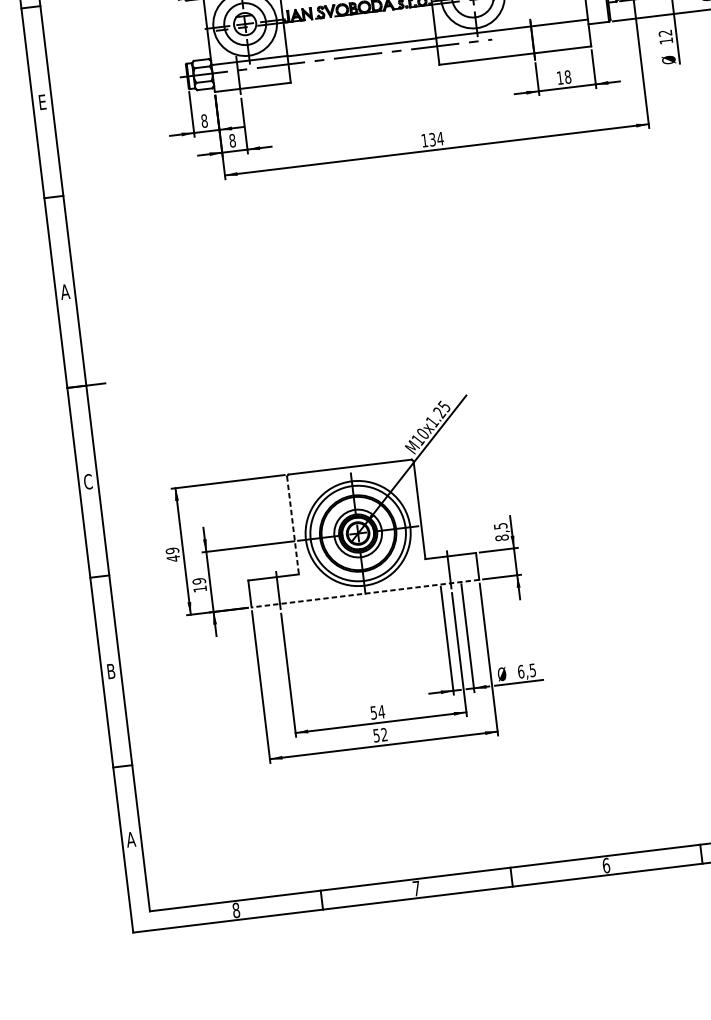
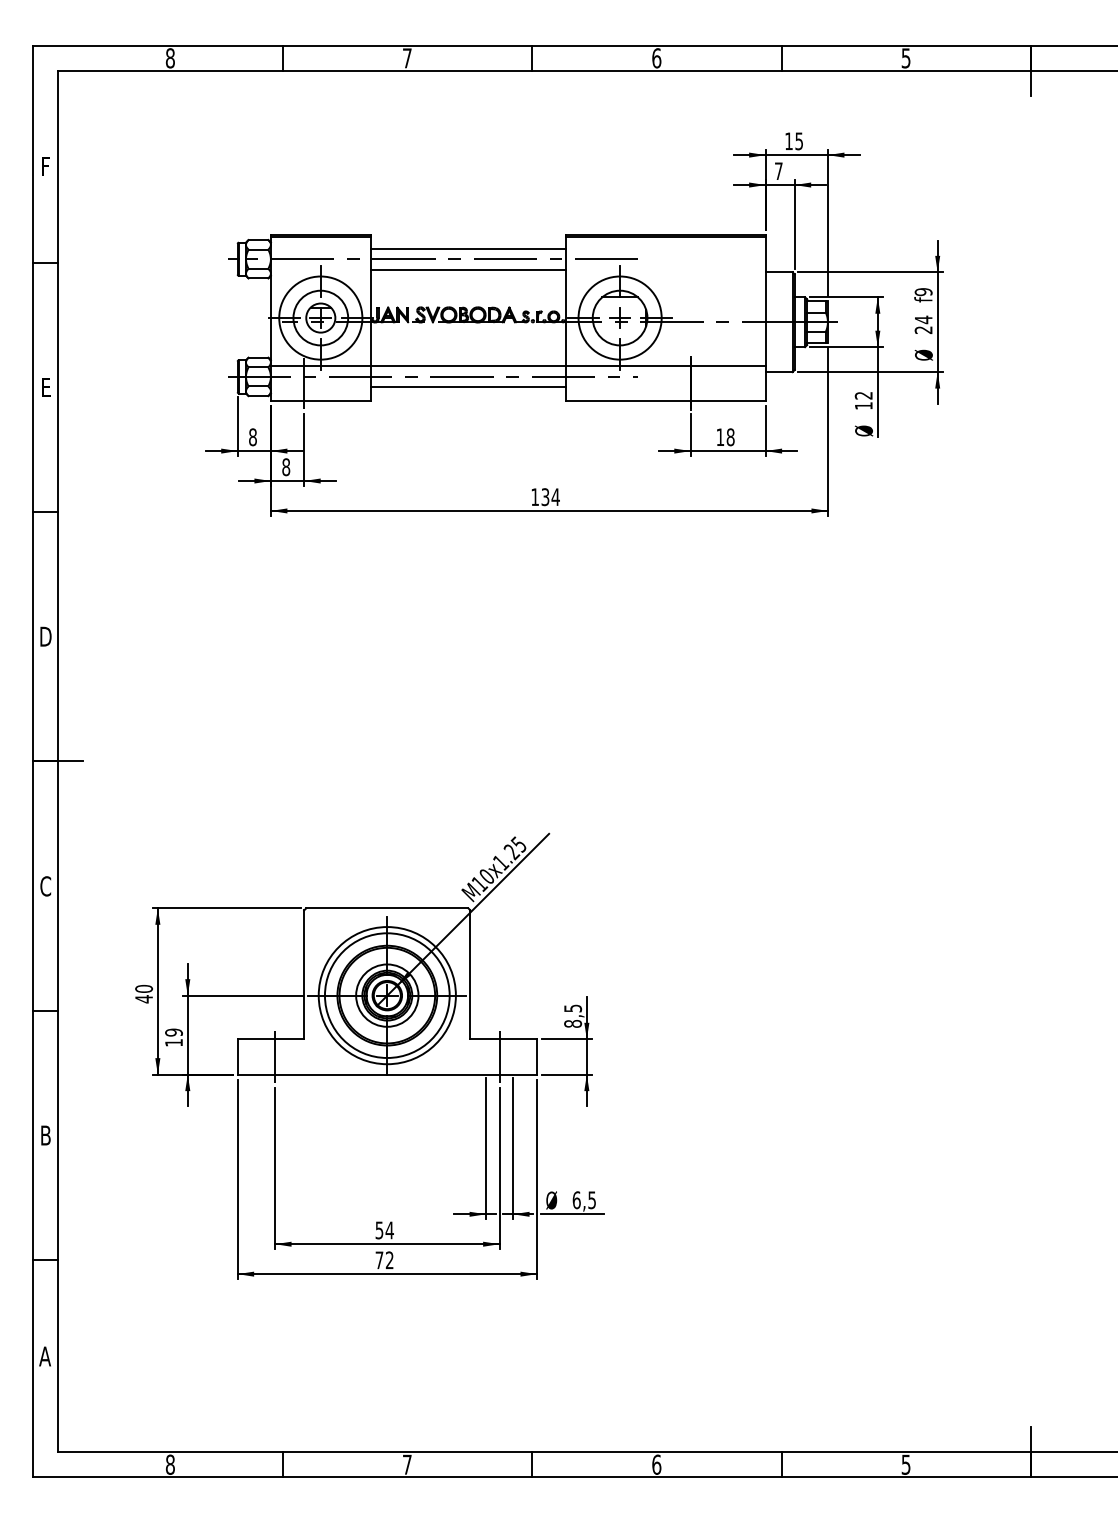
line: (363, 63) -> (468, 387), added
text: (65, 291) -> (45, 636), A -> D
line: (293, 525) -> (304, 975), dashed -> solid
text: (172, 550) -> (144, 988), 49 -> 40
line: (365, 593) -> (387, 1074), dashed -> solid
text: (376, 735) -> (379, 1260), 52 -> 72

